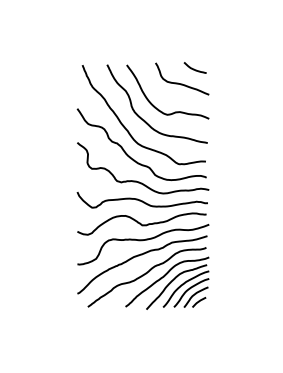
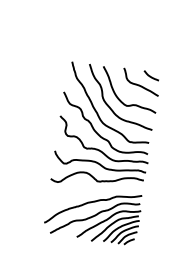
curve: (142, 241) -> (95, 192), removed

